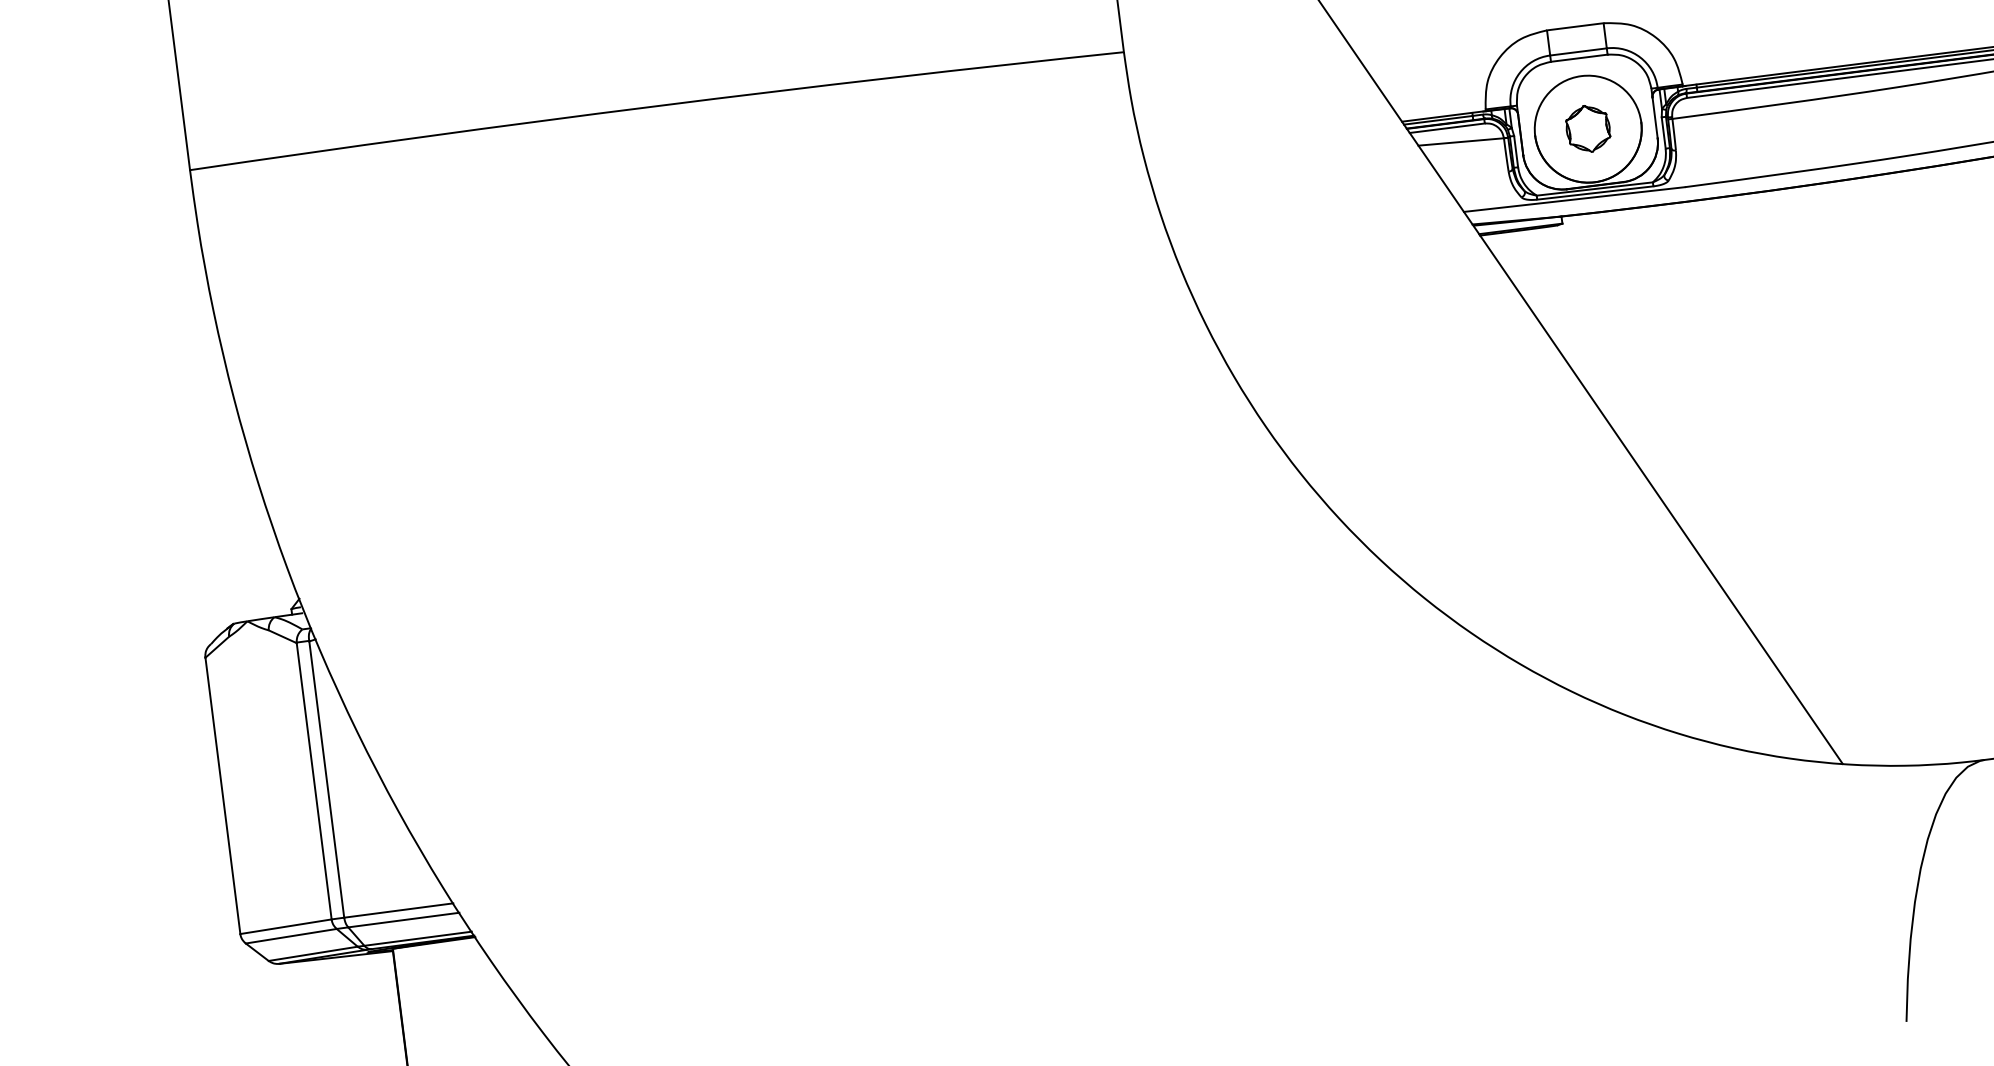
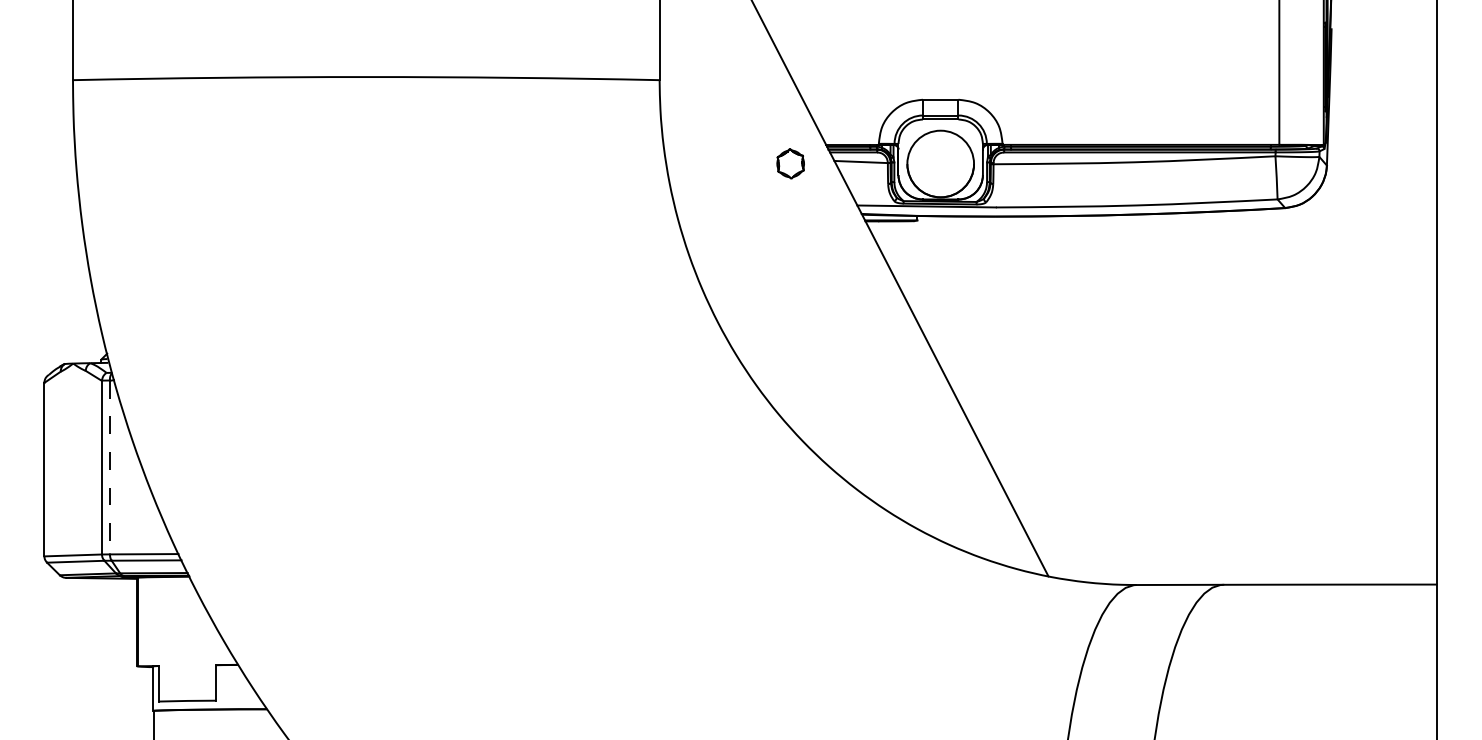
part: (1587, 128) -> (790, 163), moved
line: (326, 779) -> (109, 467), solid -> dashed

